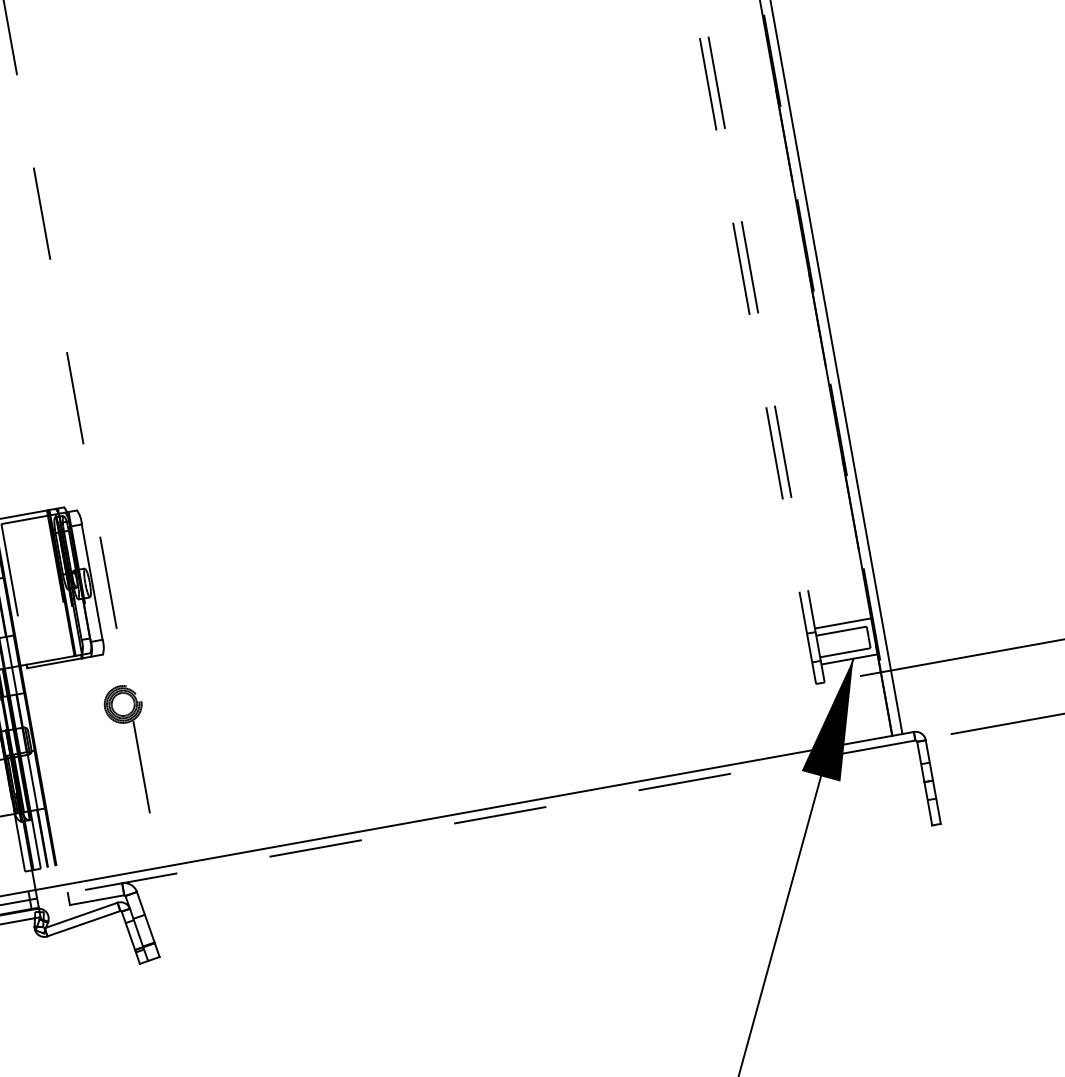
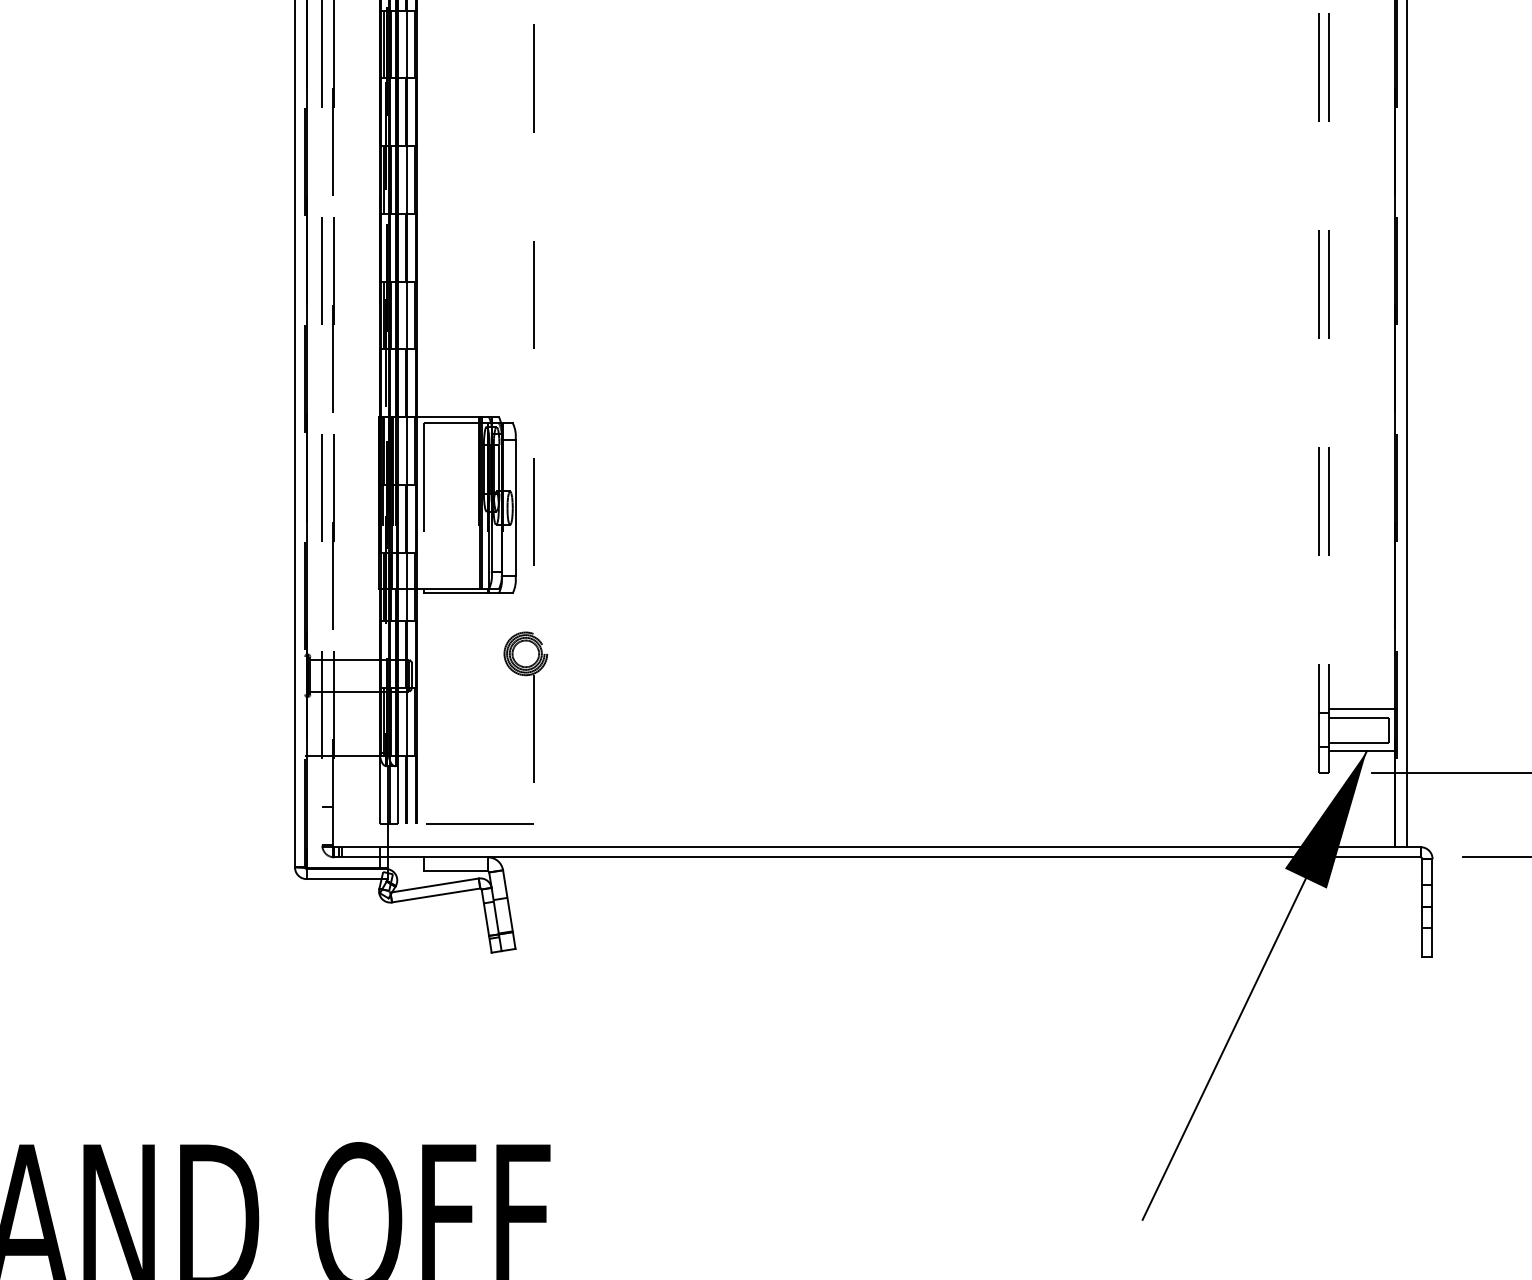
line: (475, 819) -> (903, 857), dashed -> solid
line: (109, 855) -> (479, 823), added

